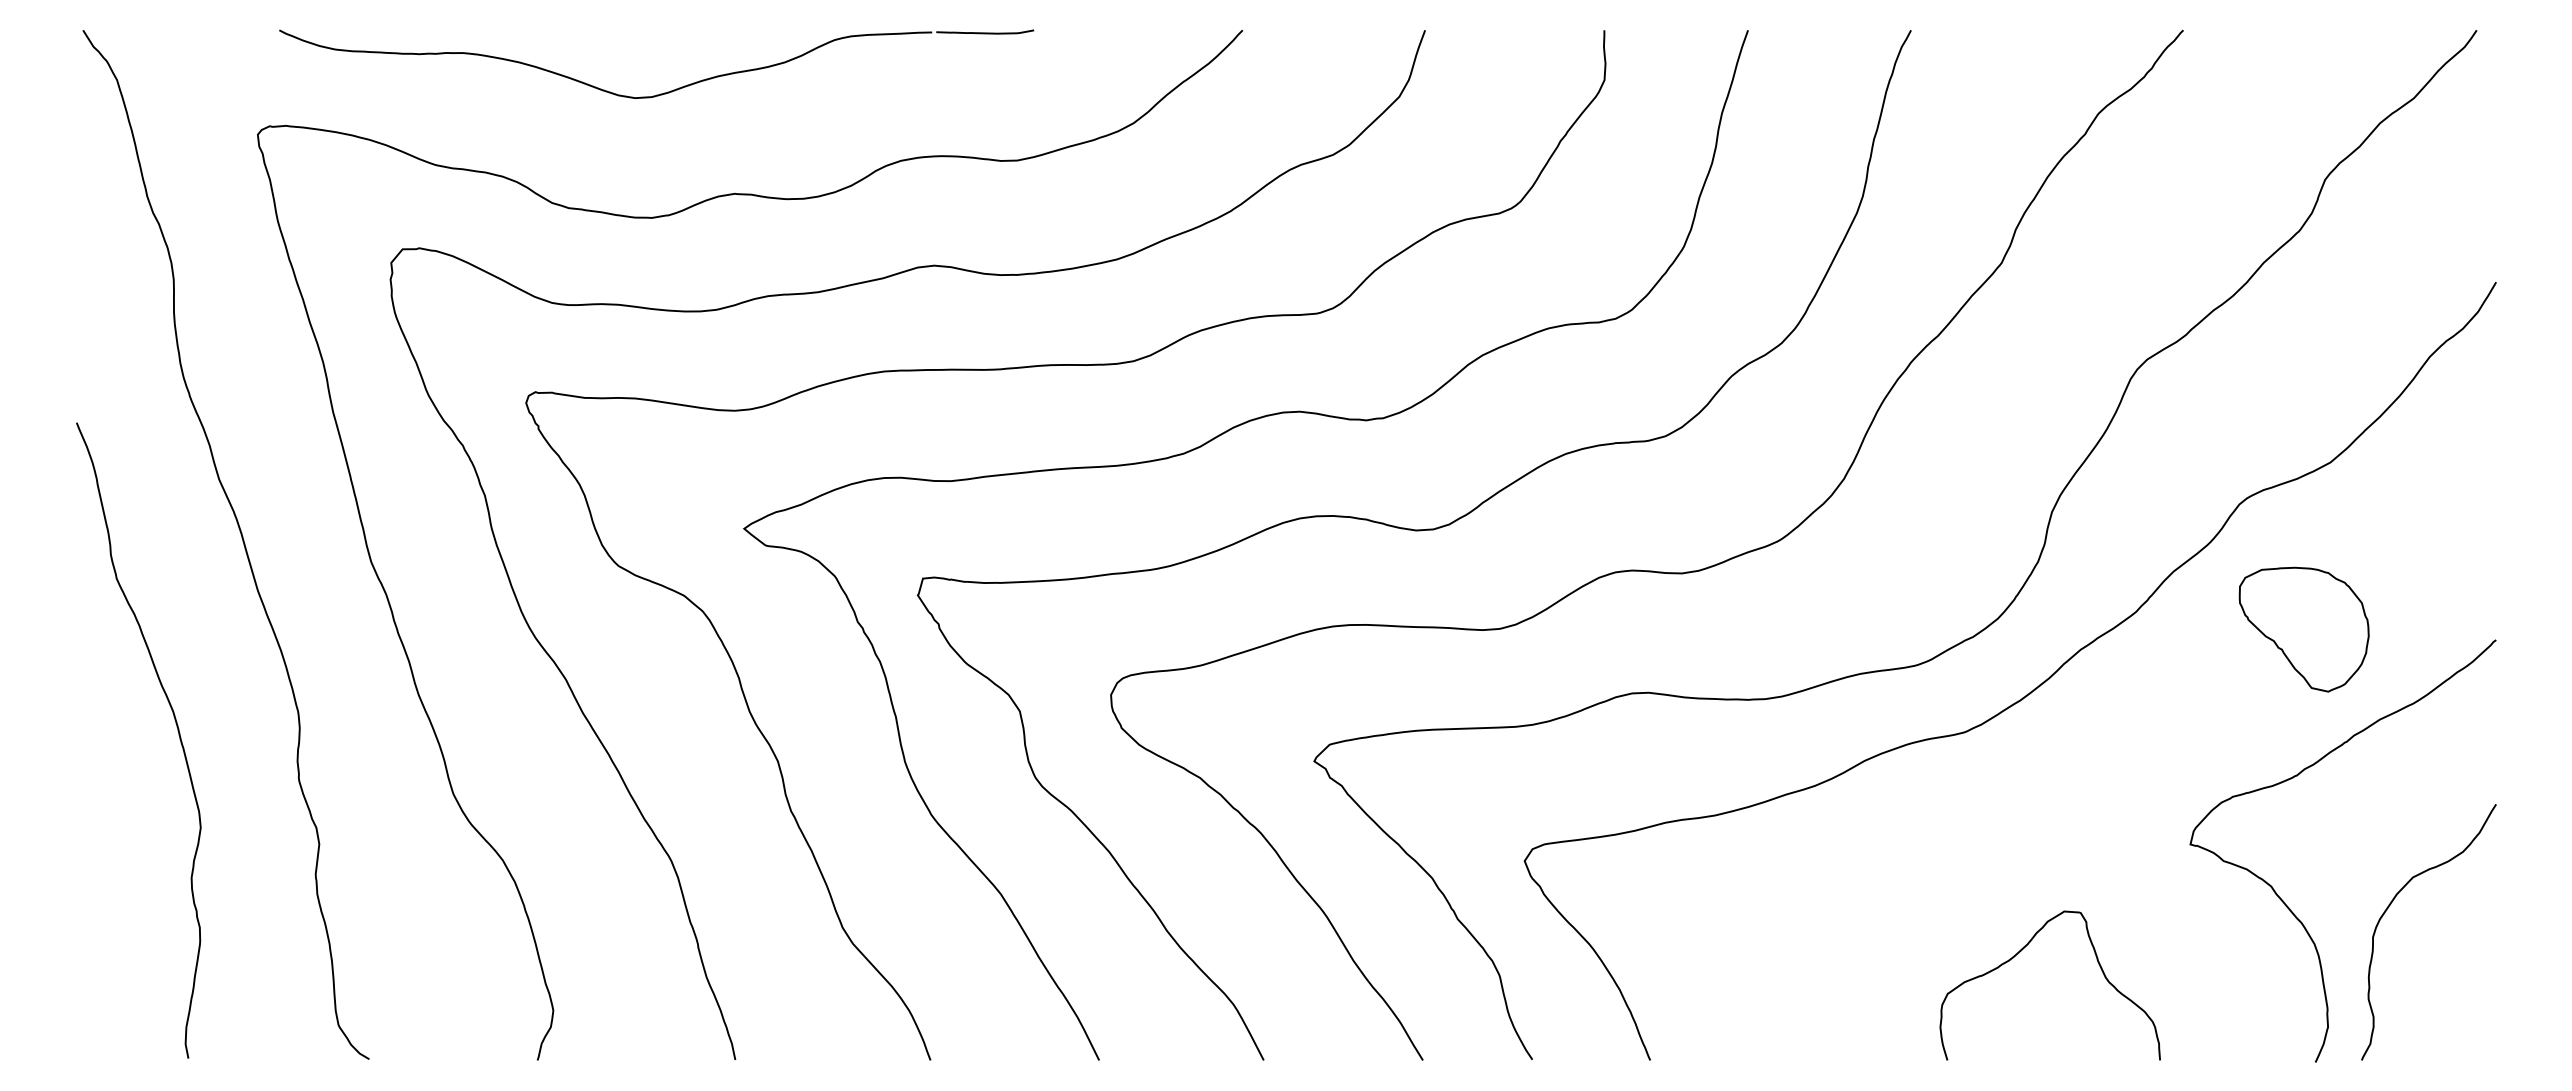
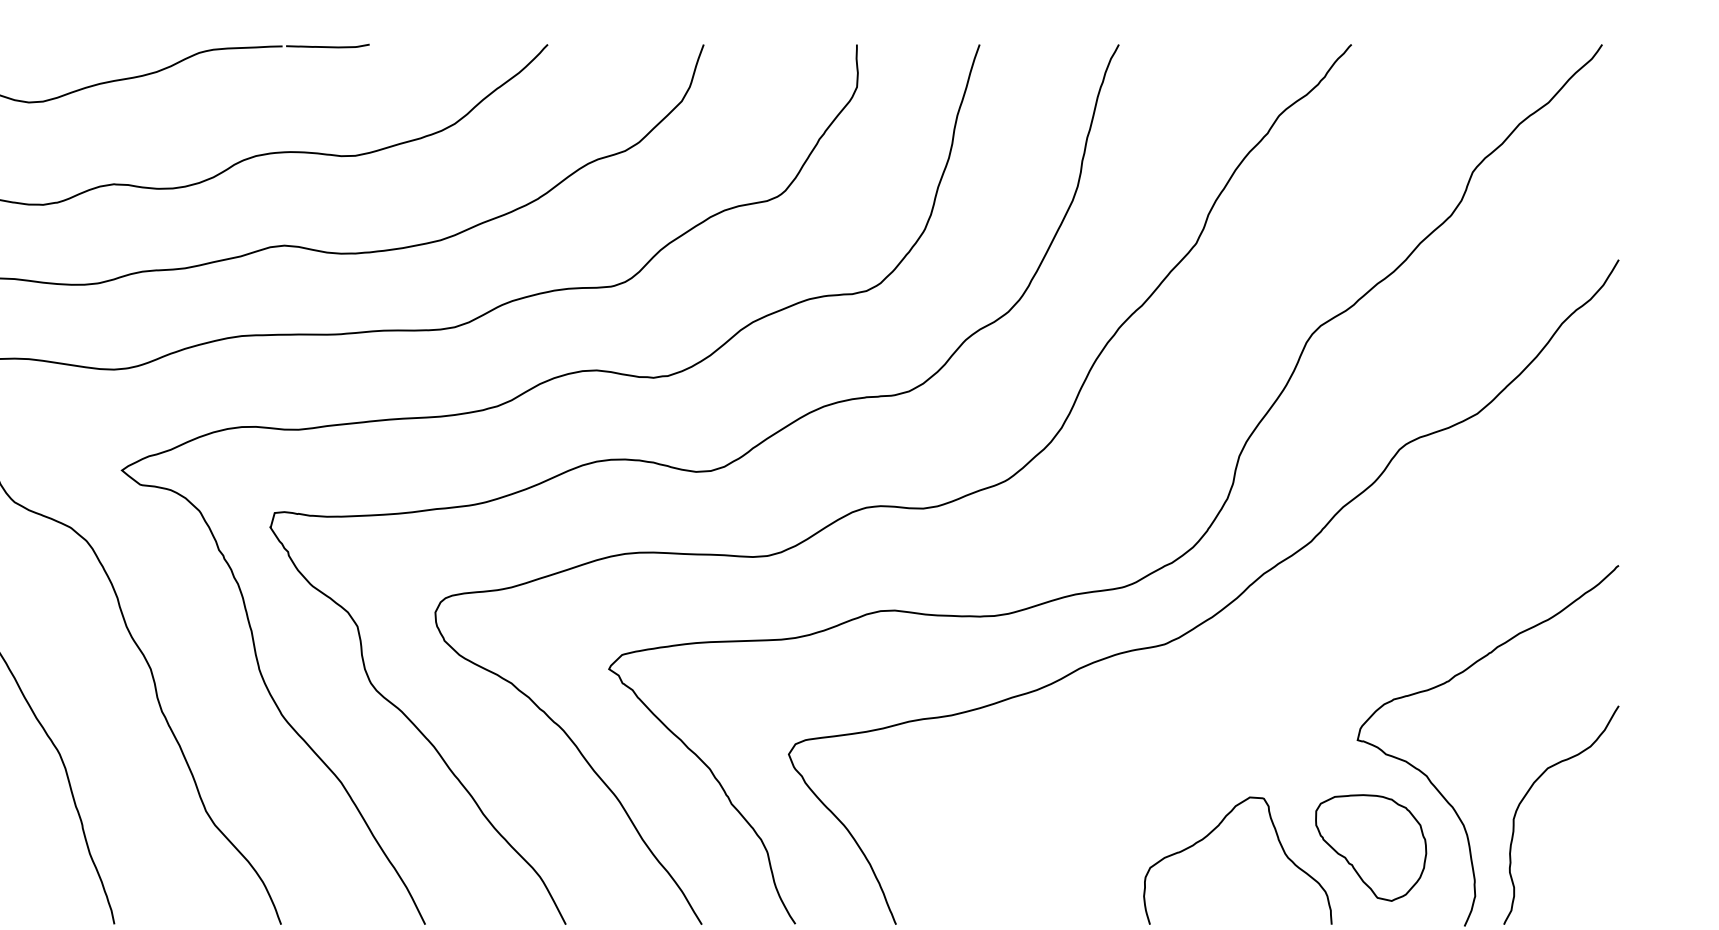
part: (2303, 629) -> (1370, 847), moved

